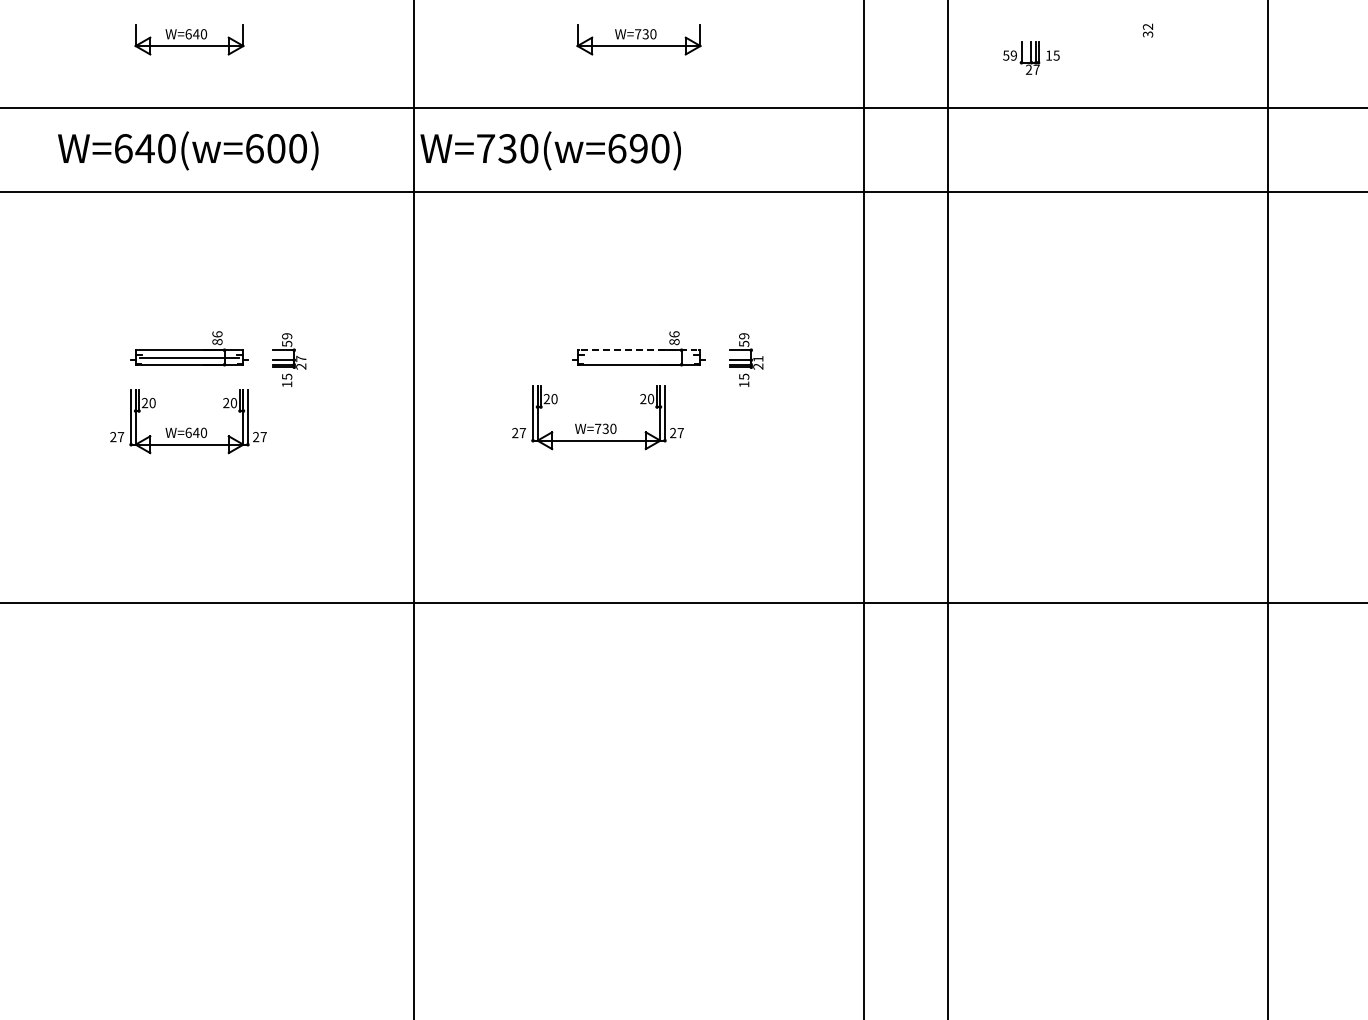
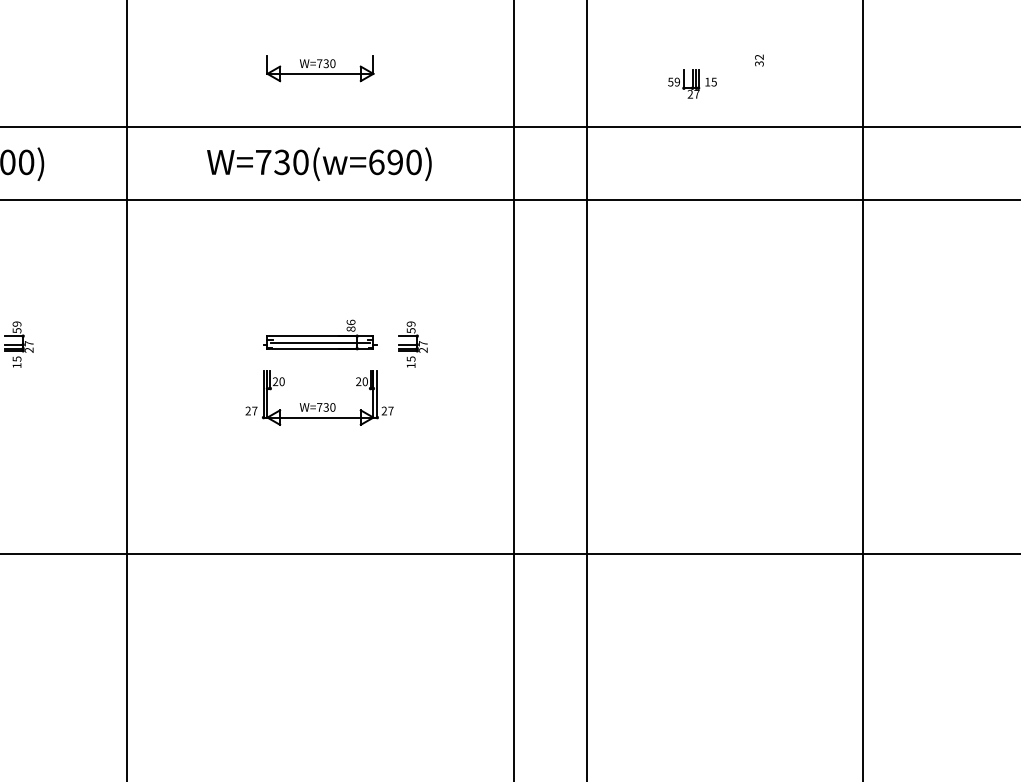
part: (1031, 57) -> (692, 83), moved
text: (550, 150) -> (319, 163), moved
line: (639, 350) -> (320, 336), dashed -> solid
line: (638, 358) -> (320, 343), added
text: (758, 358) -> (423, 343), 21 -> 27
part: (597, 417) -> (319, 397), moved

